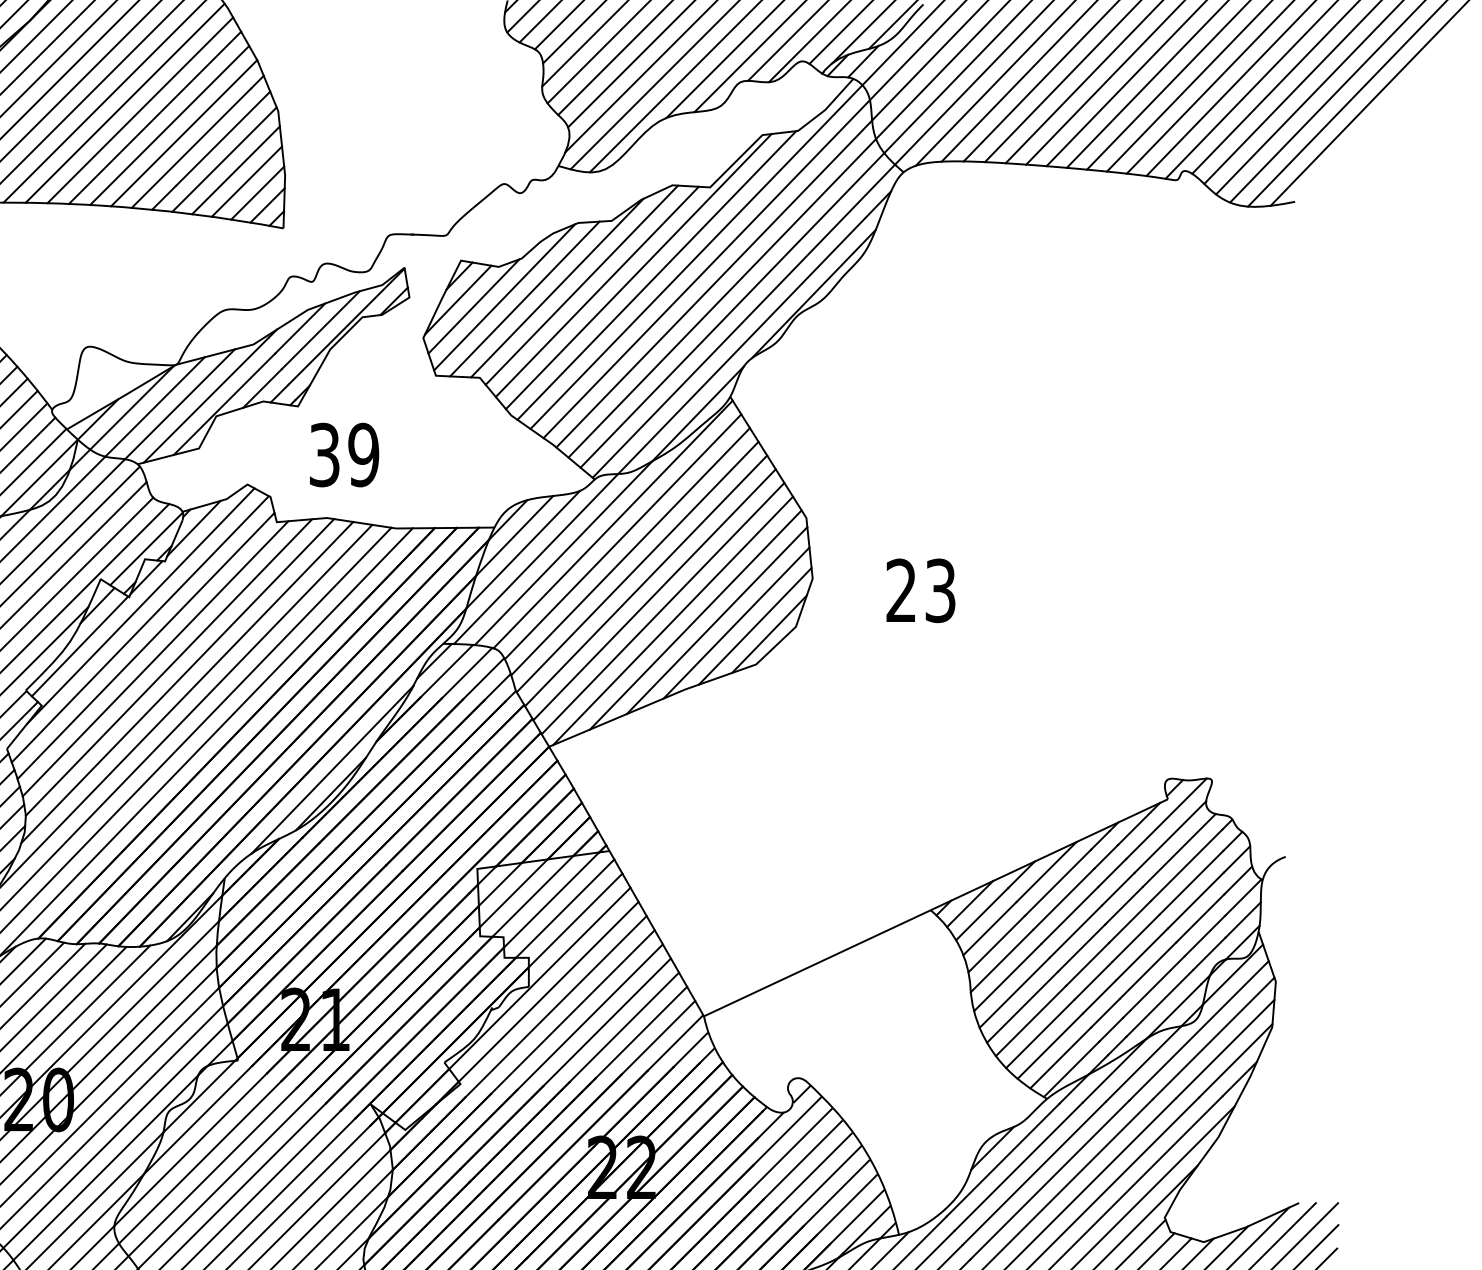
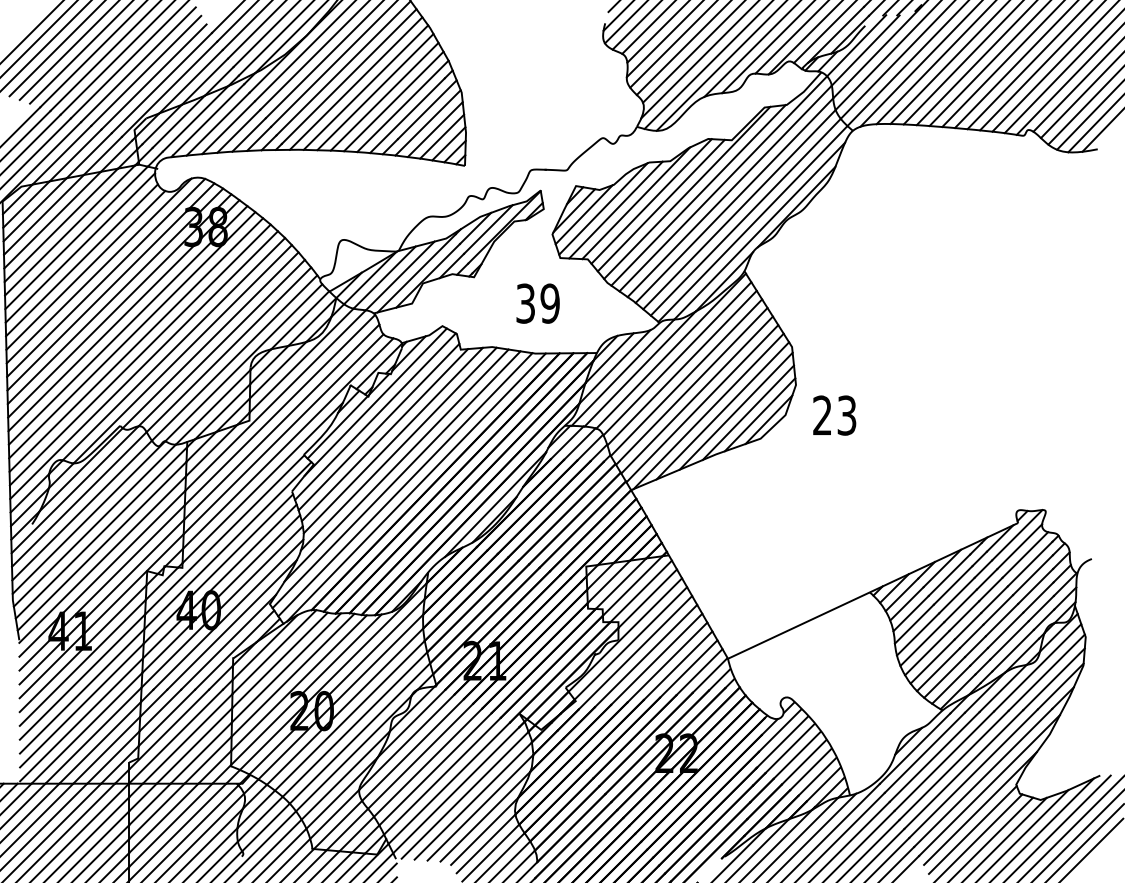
text: (343, 454) -> (537, 303), moved
text: (920, 590) -> (834, 415), moved

